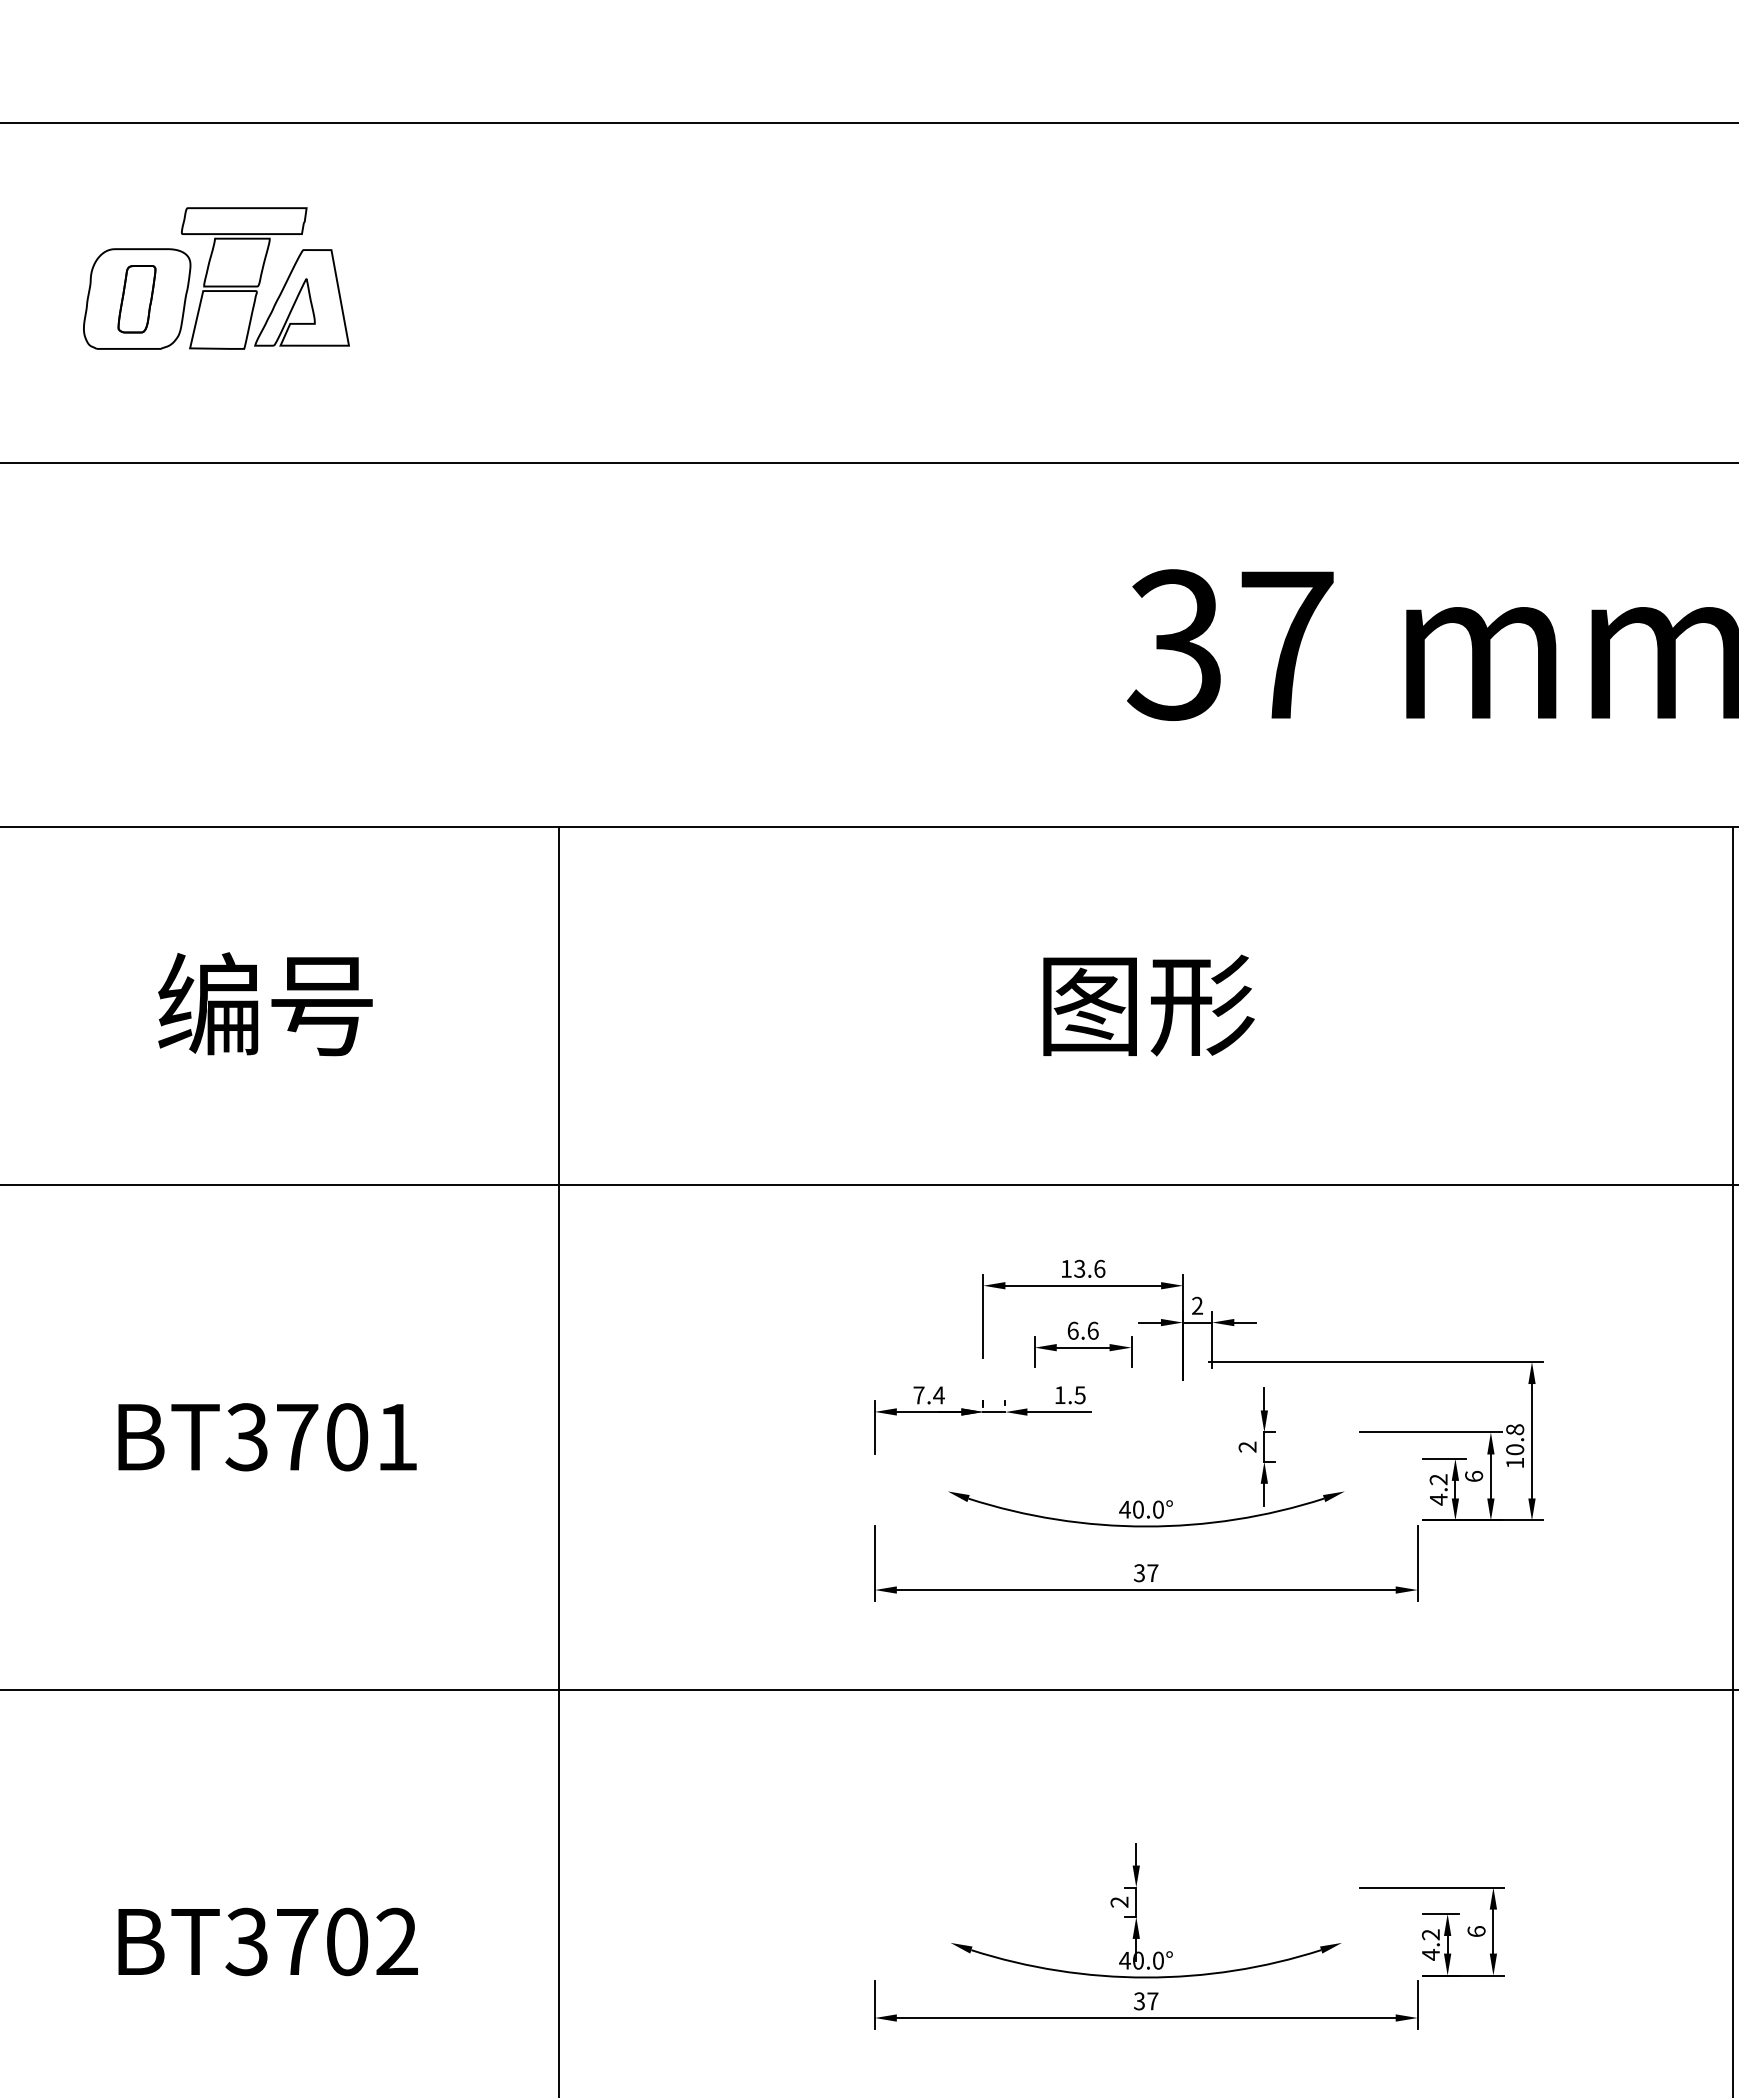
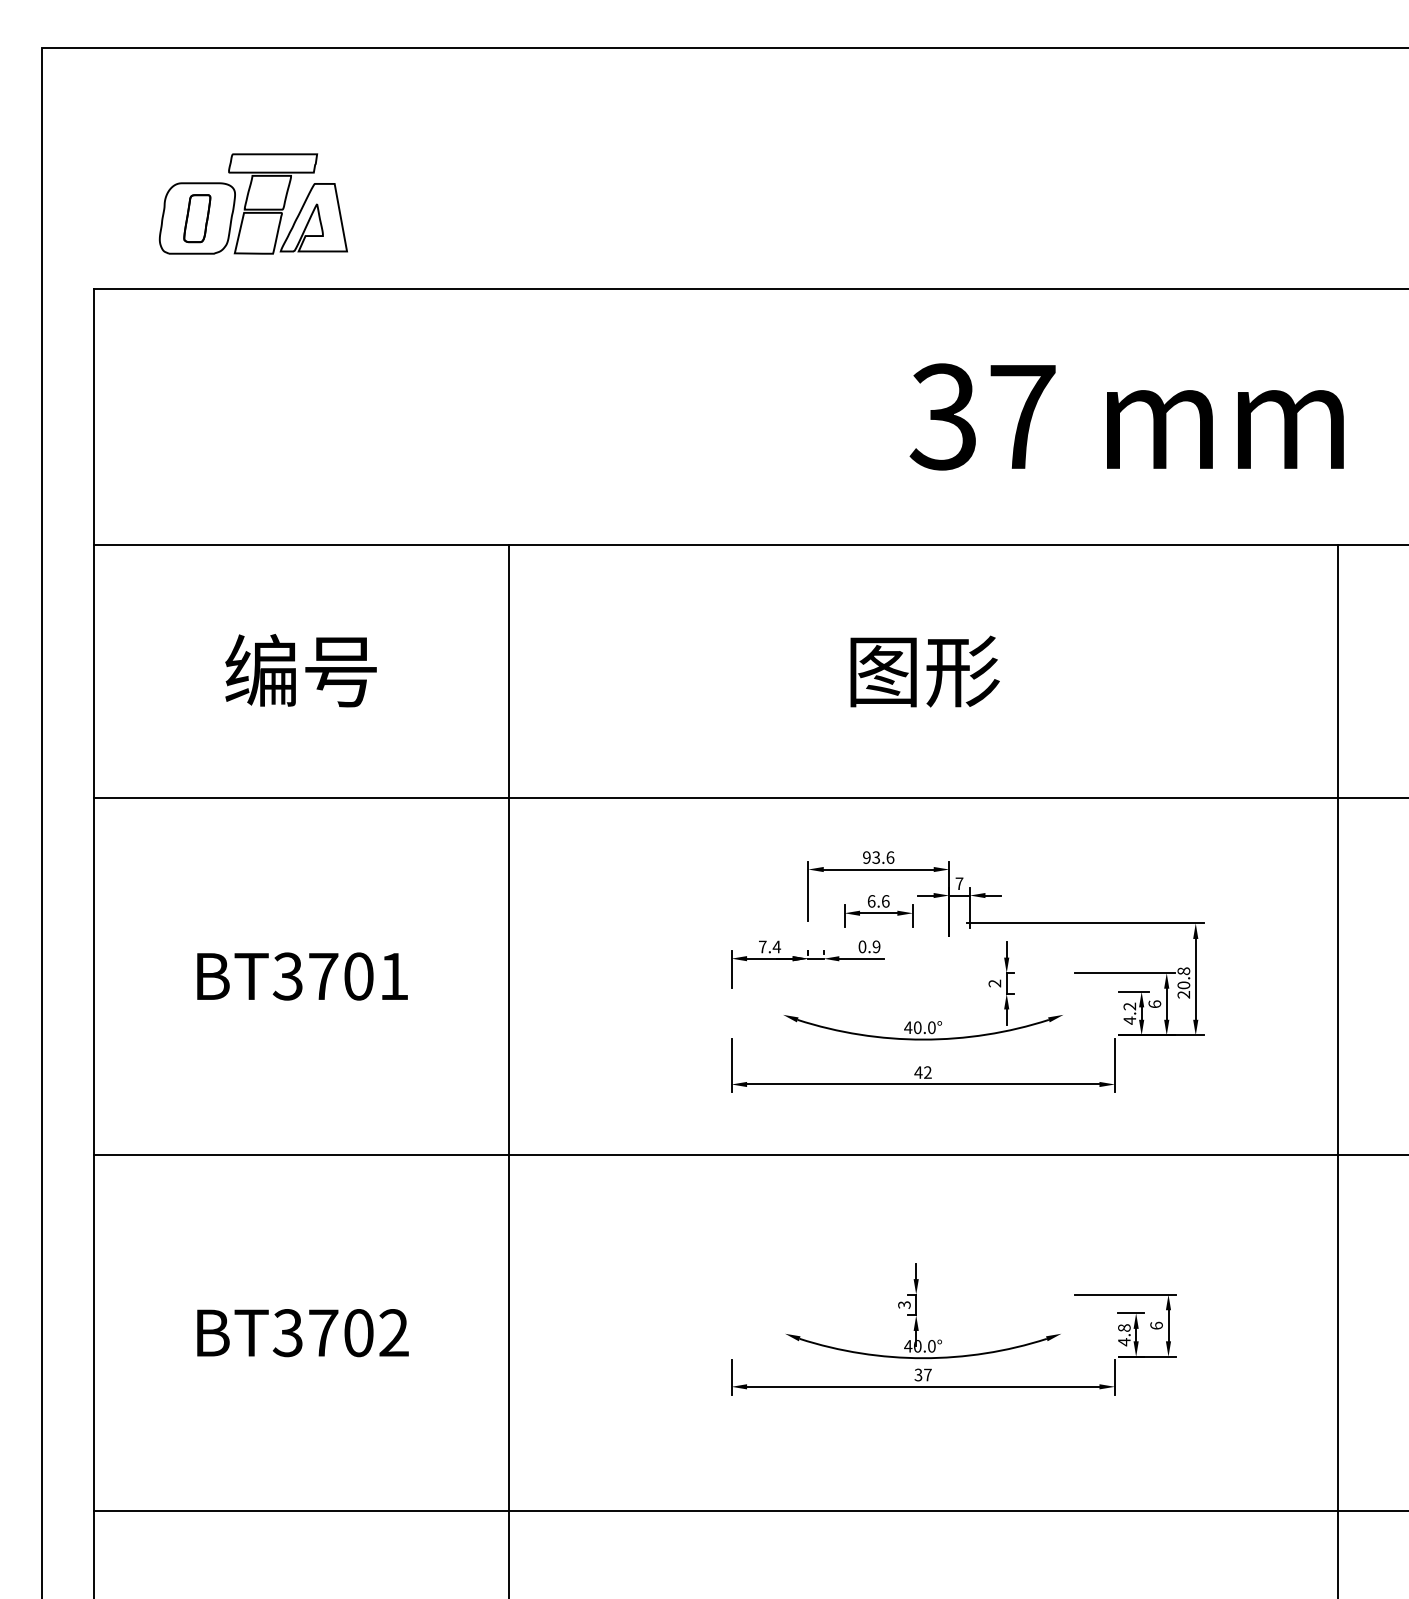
part: (215, 277) -> (252, 203), moved
text: (1065, 1268) -> (866, 857), 13.6 -> 93.6
text: (1197, 1305) -> (959, 883), 2 -> 7
text: (1070, 1394) -> (869, 946), 1.5 -> 0.9
text: (1514, 1462) -> (1183, 994), 10.8 -> 20.8
text: (1145, 1573) -> (922, 1072), 37 -> 42
text: (1119, 1901) -> (904, 1304), 2 -> 3
text: (1431, 1934) -> (1124, 1327), 4.2 -> 4.8

